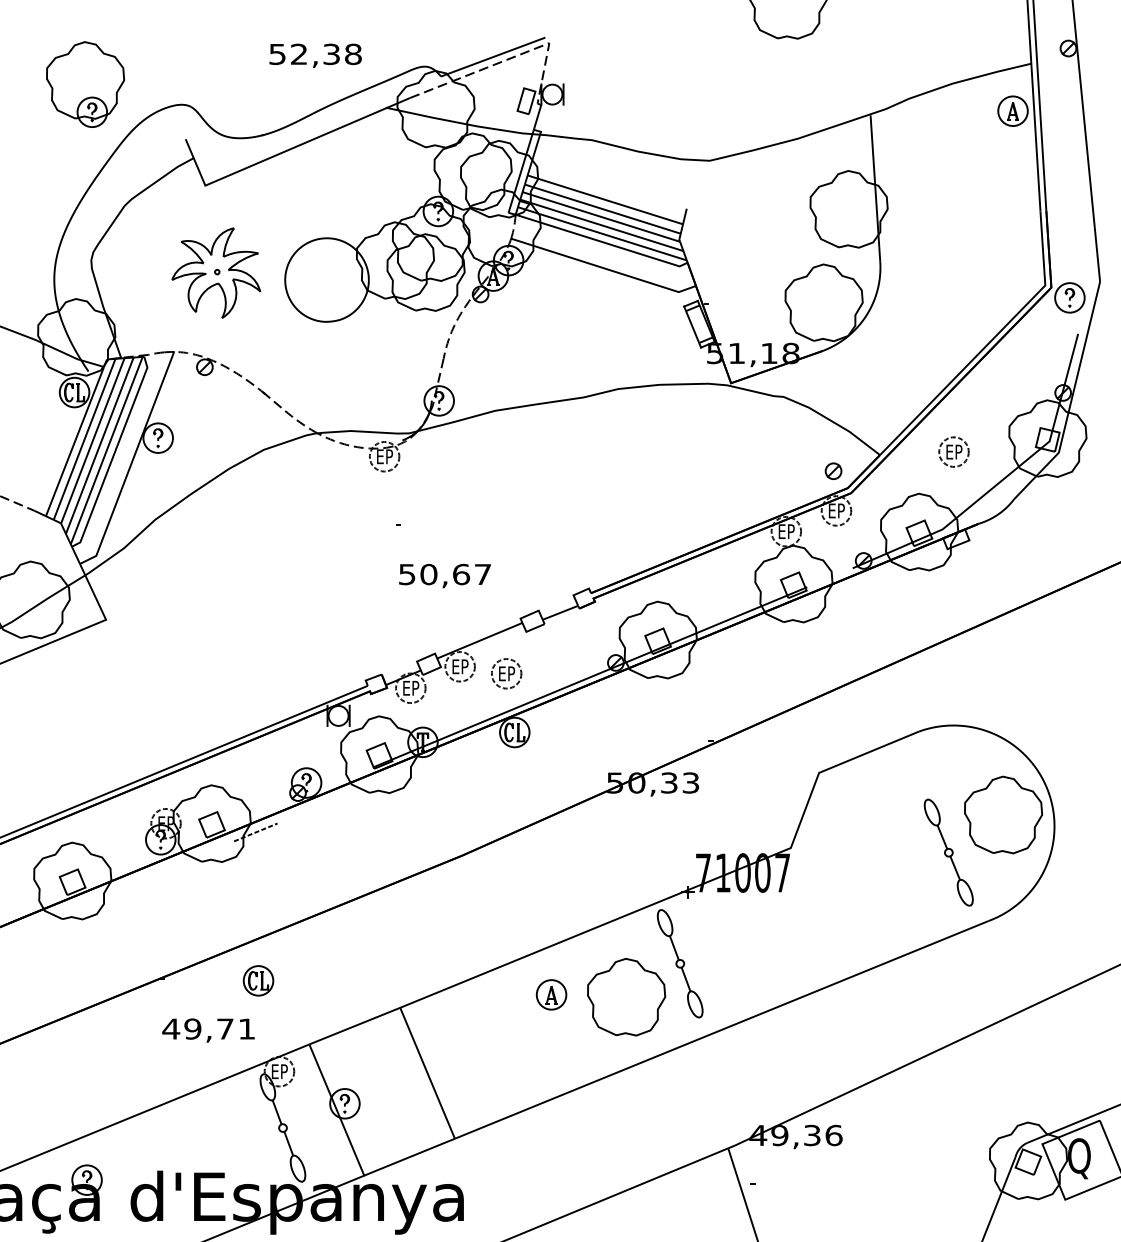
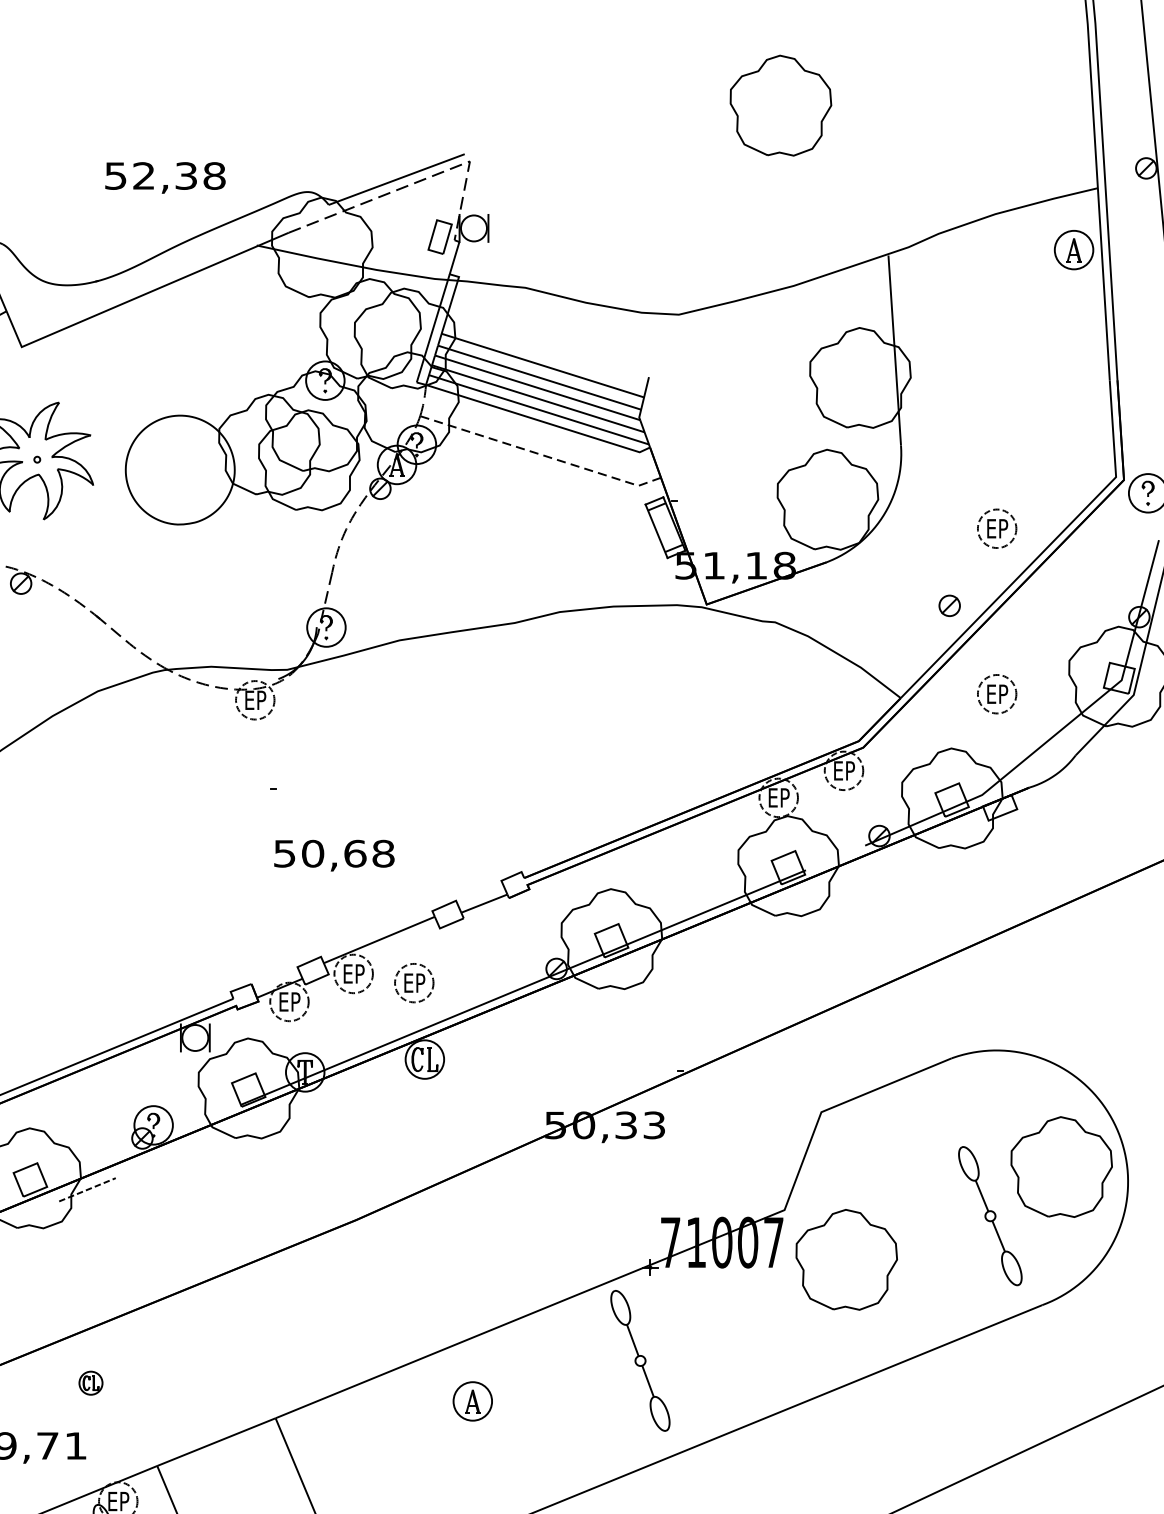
line: (604, 268) -> (541, 455), solid -> dashed
part: (953, 324) -> (996, 527), added
part: (833, 470) -> (949, 604), moved
text: (482, 574) -> (382, 853), 50,67 -> 50,68
part: (258, 980) -> (90, 1382), size x0.6
part: (626, 997) -> (846, 1260), moved

